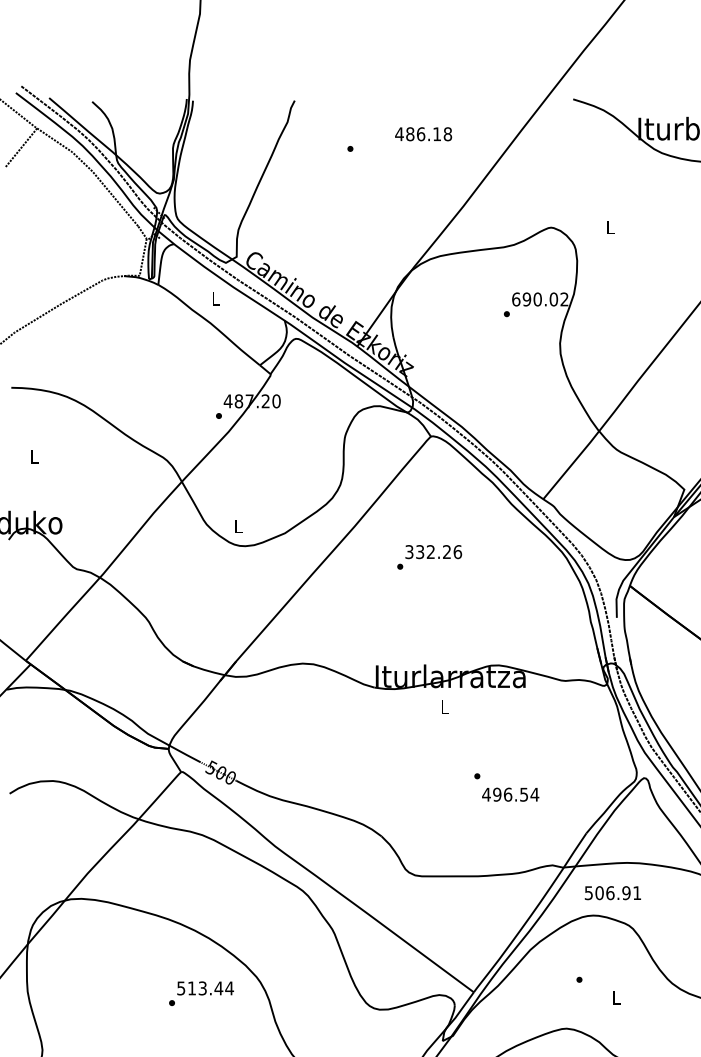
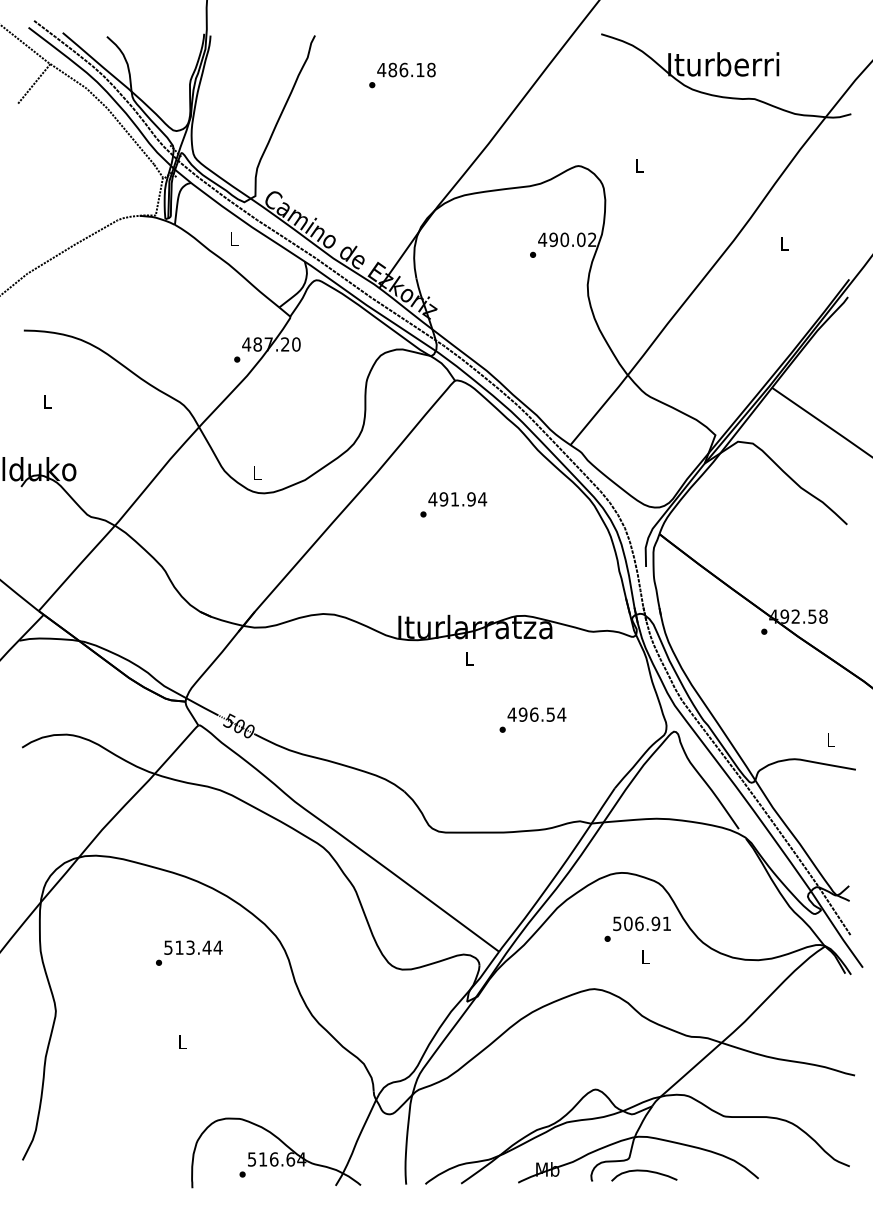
text: (423, 133) -> (406, 69), moved
text: (516, 299) -> (542, 239), 690.02 -> 490.02
text: (433, 552) -> (457, 499), 332.26 -> 491.94
text: (510, 794) -> (536, 714), moved
text: (612, 892) -> (641, 923), moved
text: (201, 993) -> (189, 952), moved

